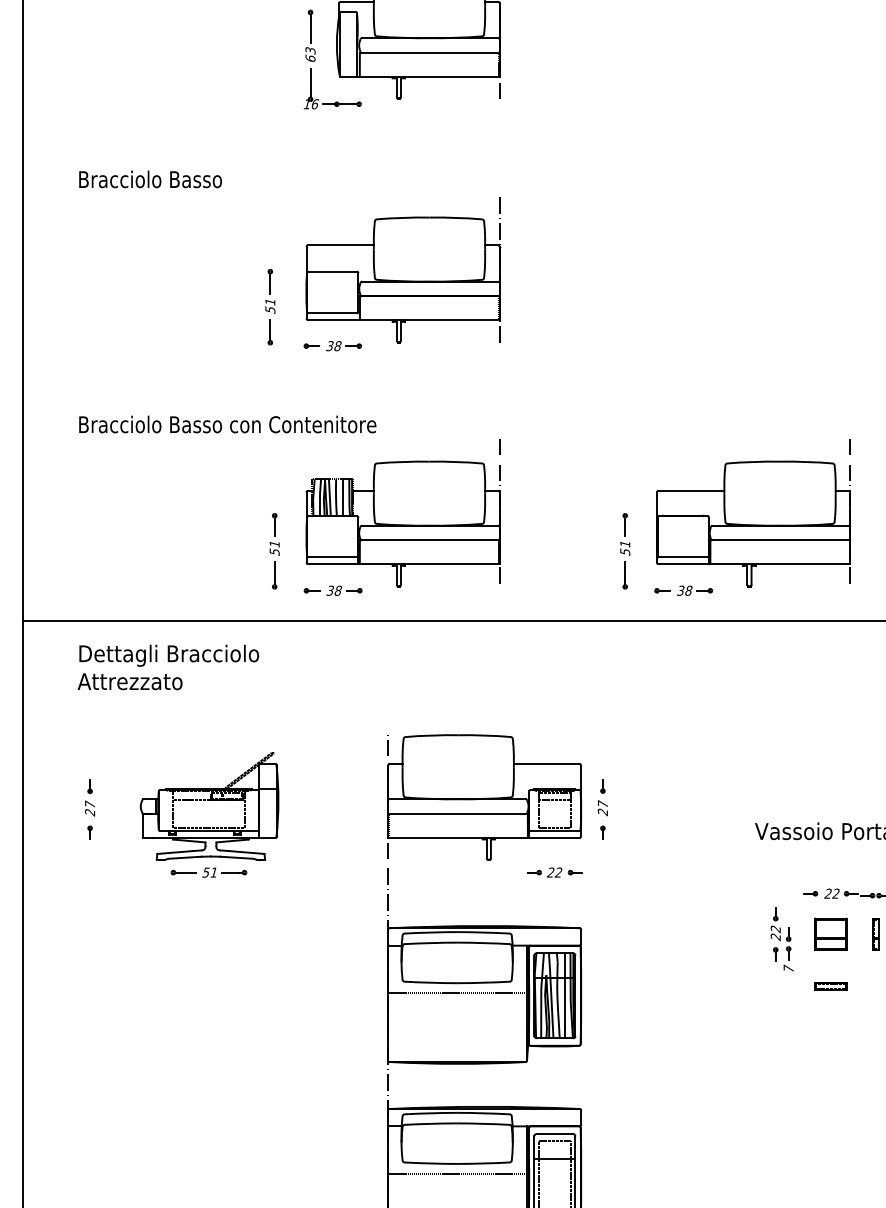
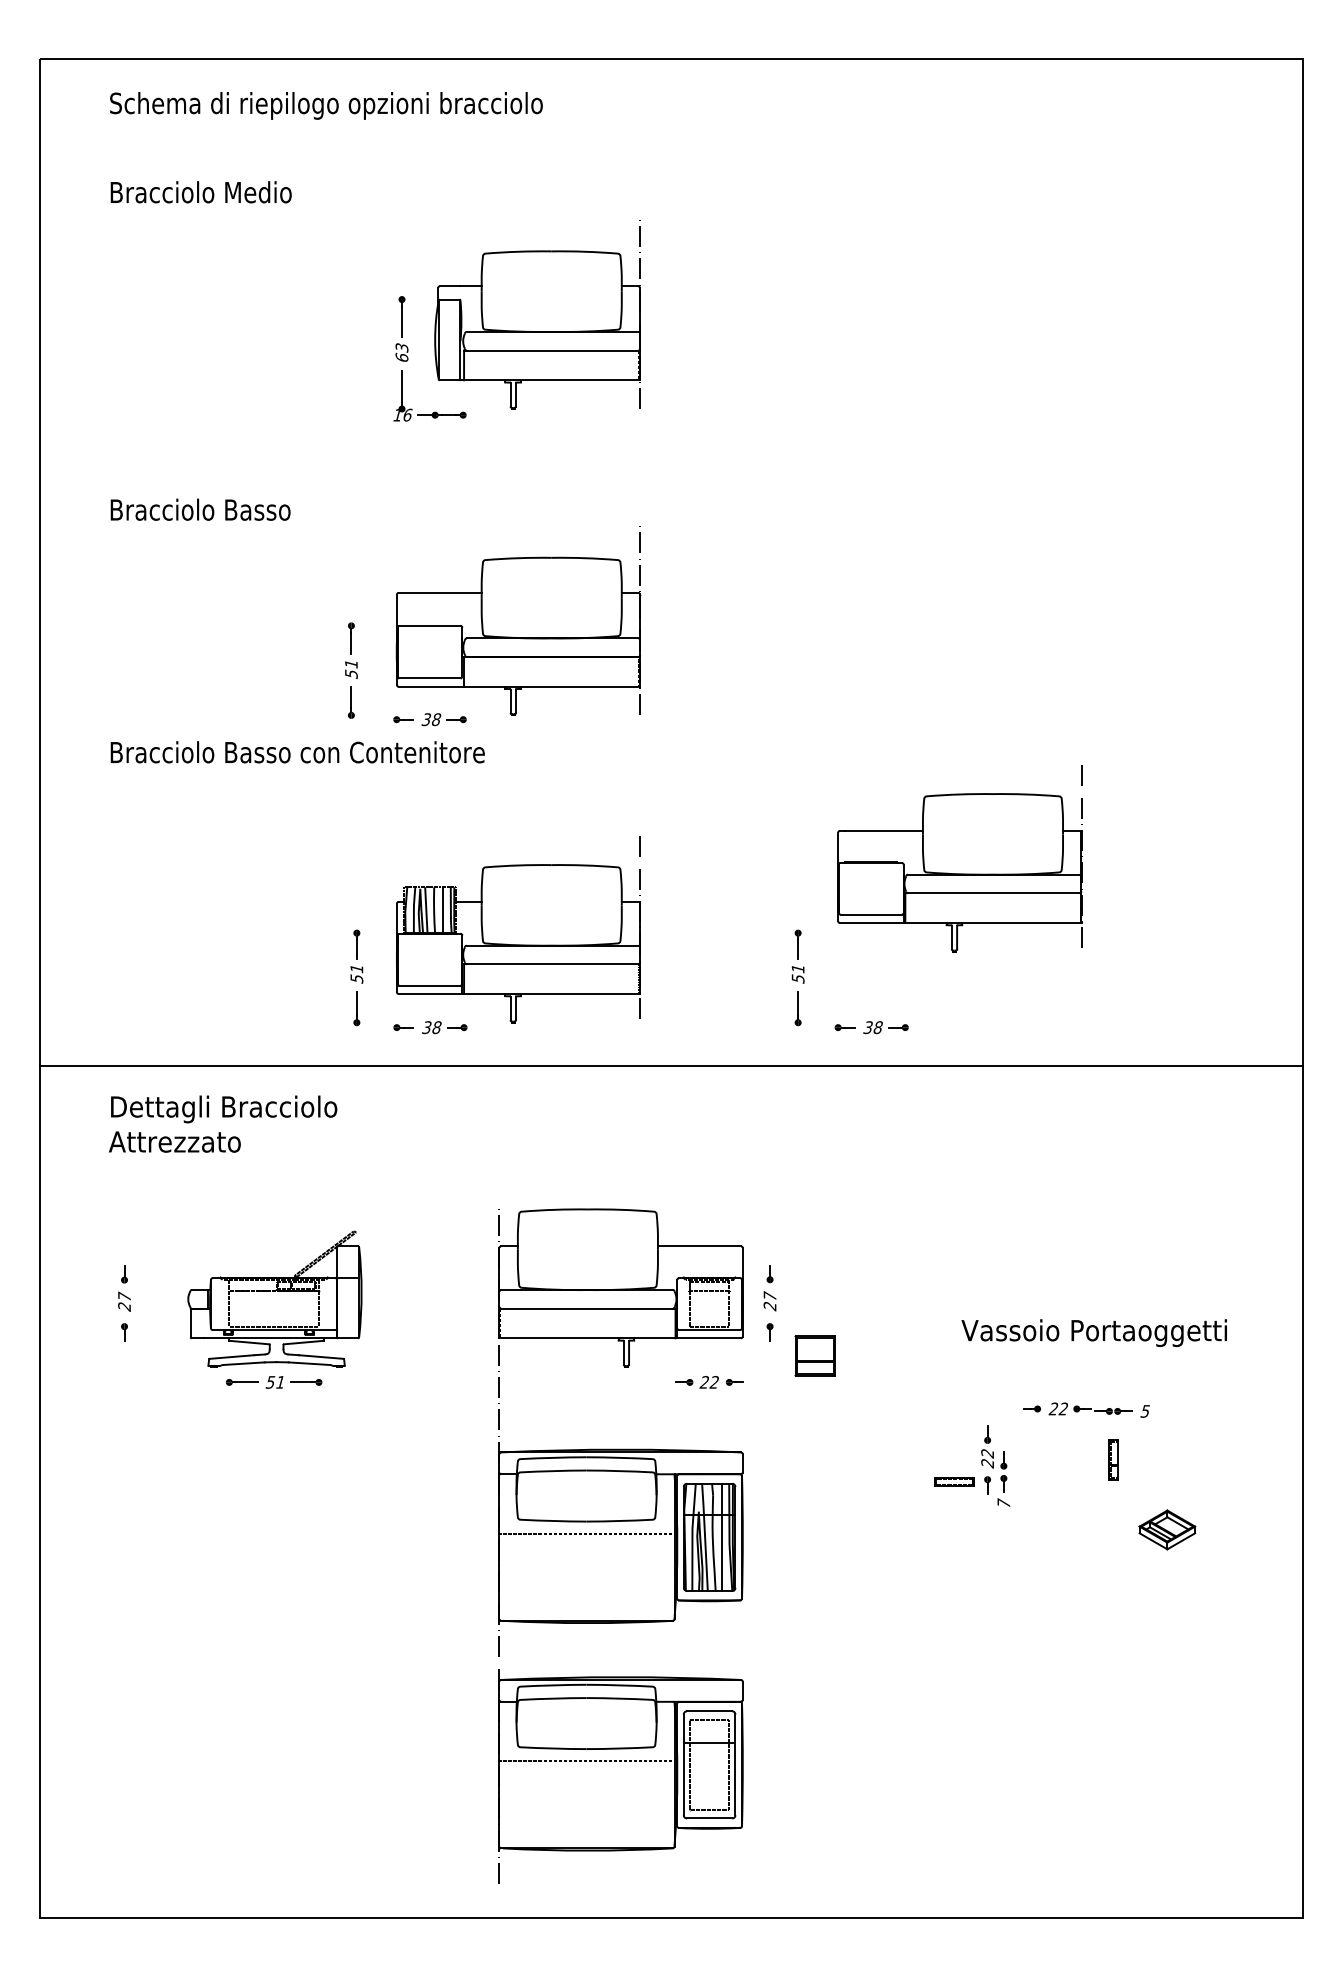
text: (227, 424) -> (297, 752), moved
part: (753, 512) -> (959, 858), moved
part: (830, 933) -> (814, 1355), moved
part: (831, 986) -> (954, 1481), moved

